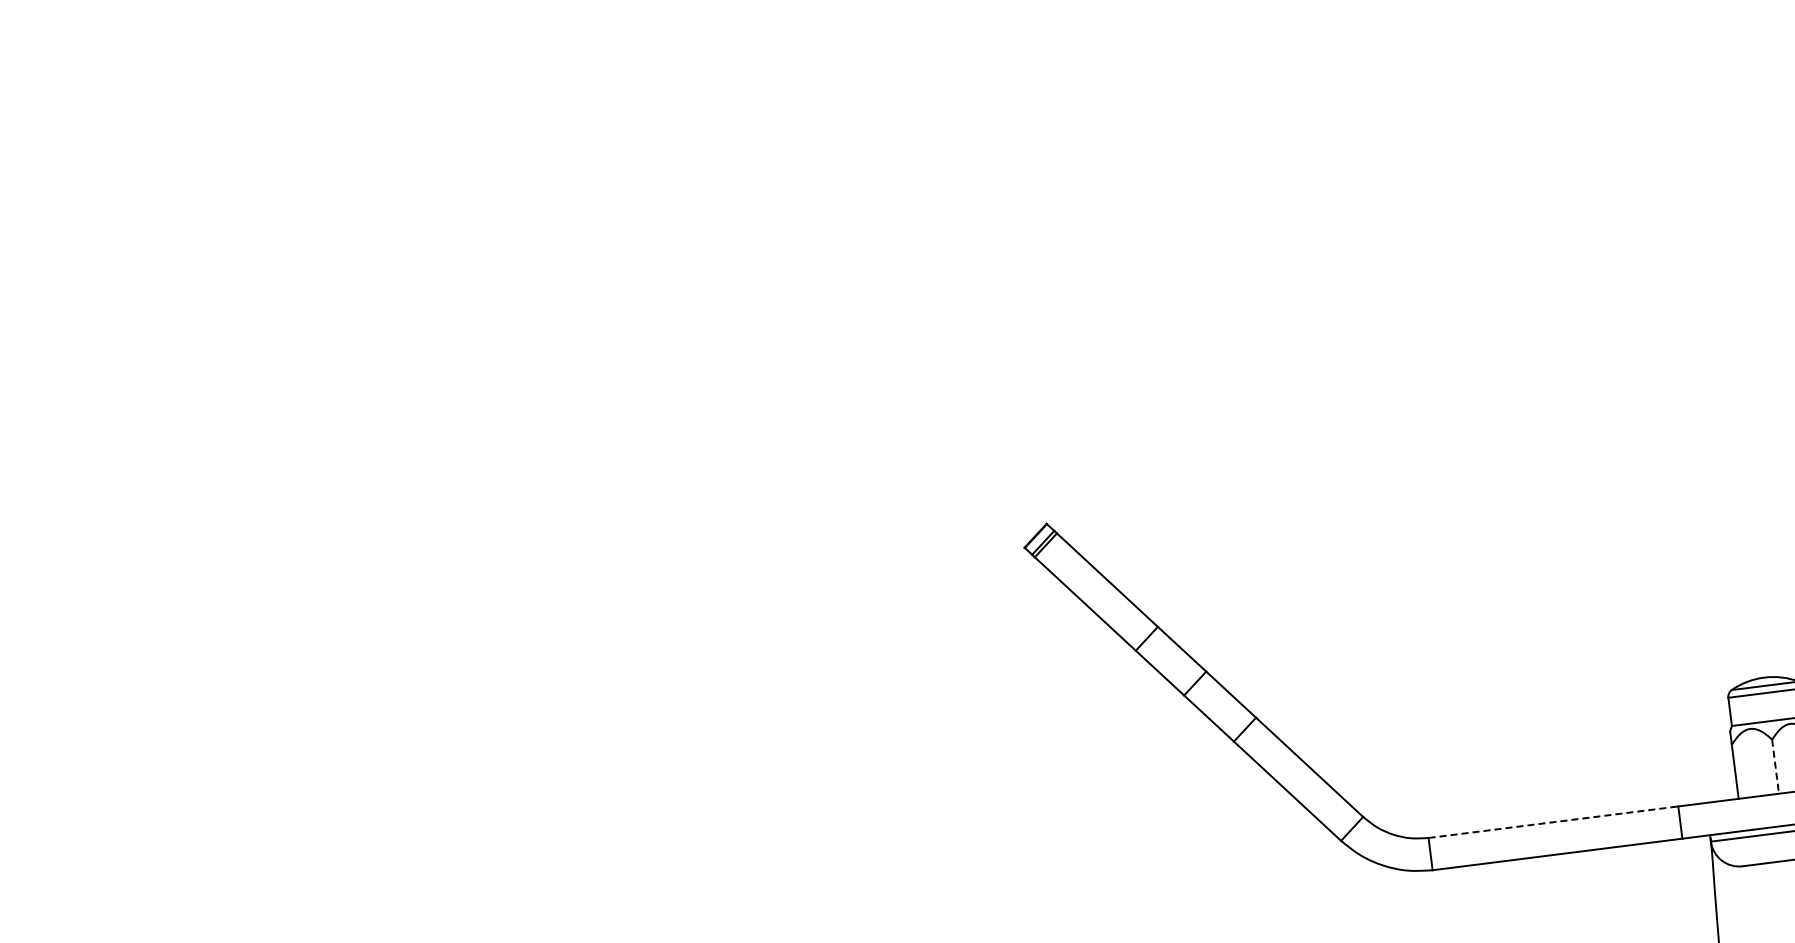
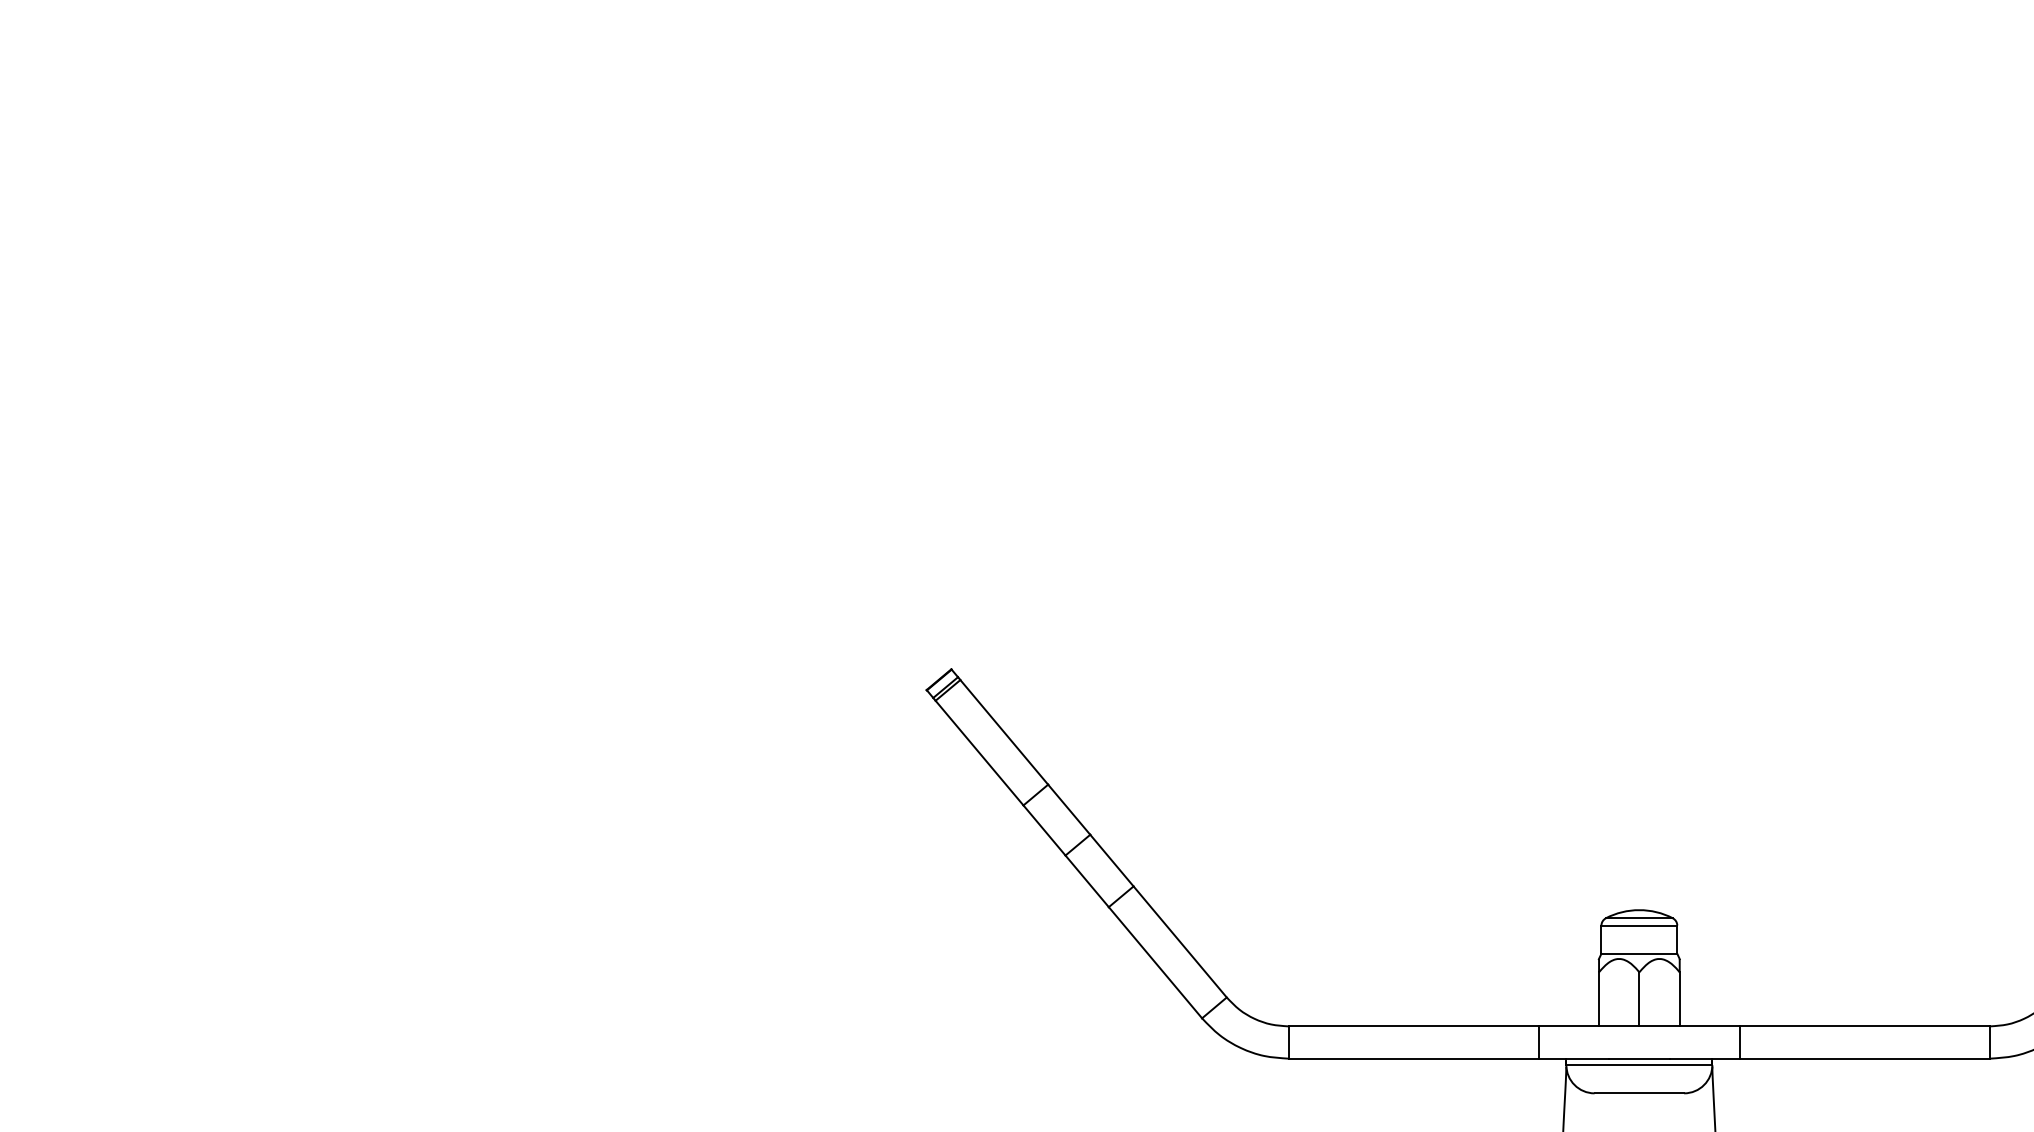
line: (1775, 766) -> (1639, 999), dashed -> solid
line: (1554, 822) -> (1414, 1026), dashed -> solid

